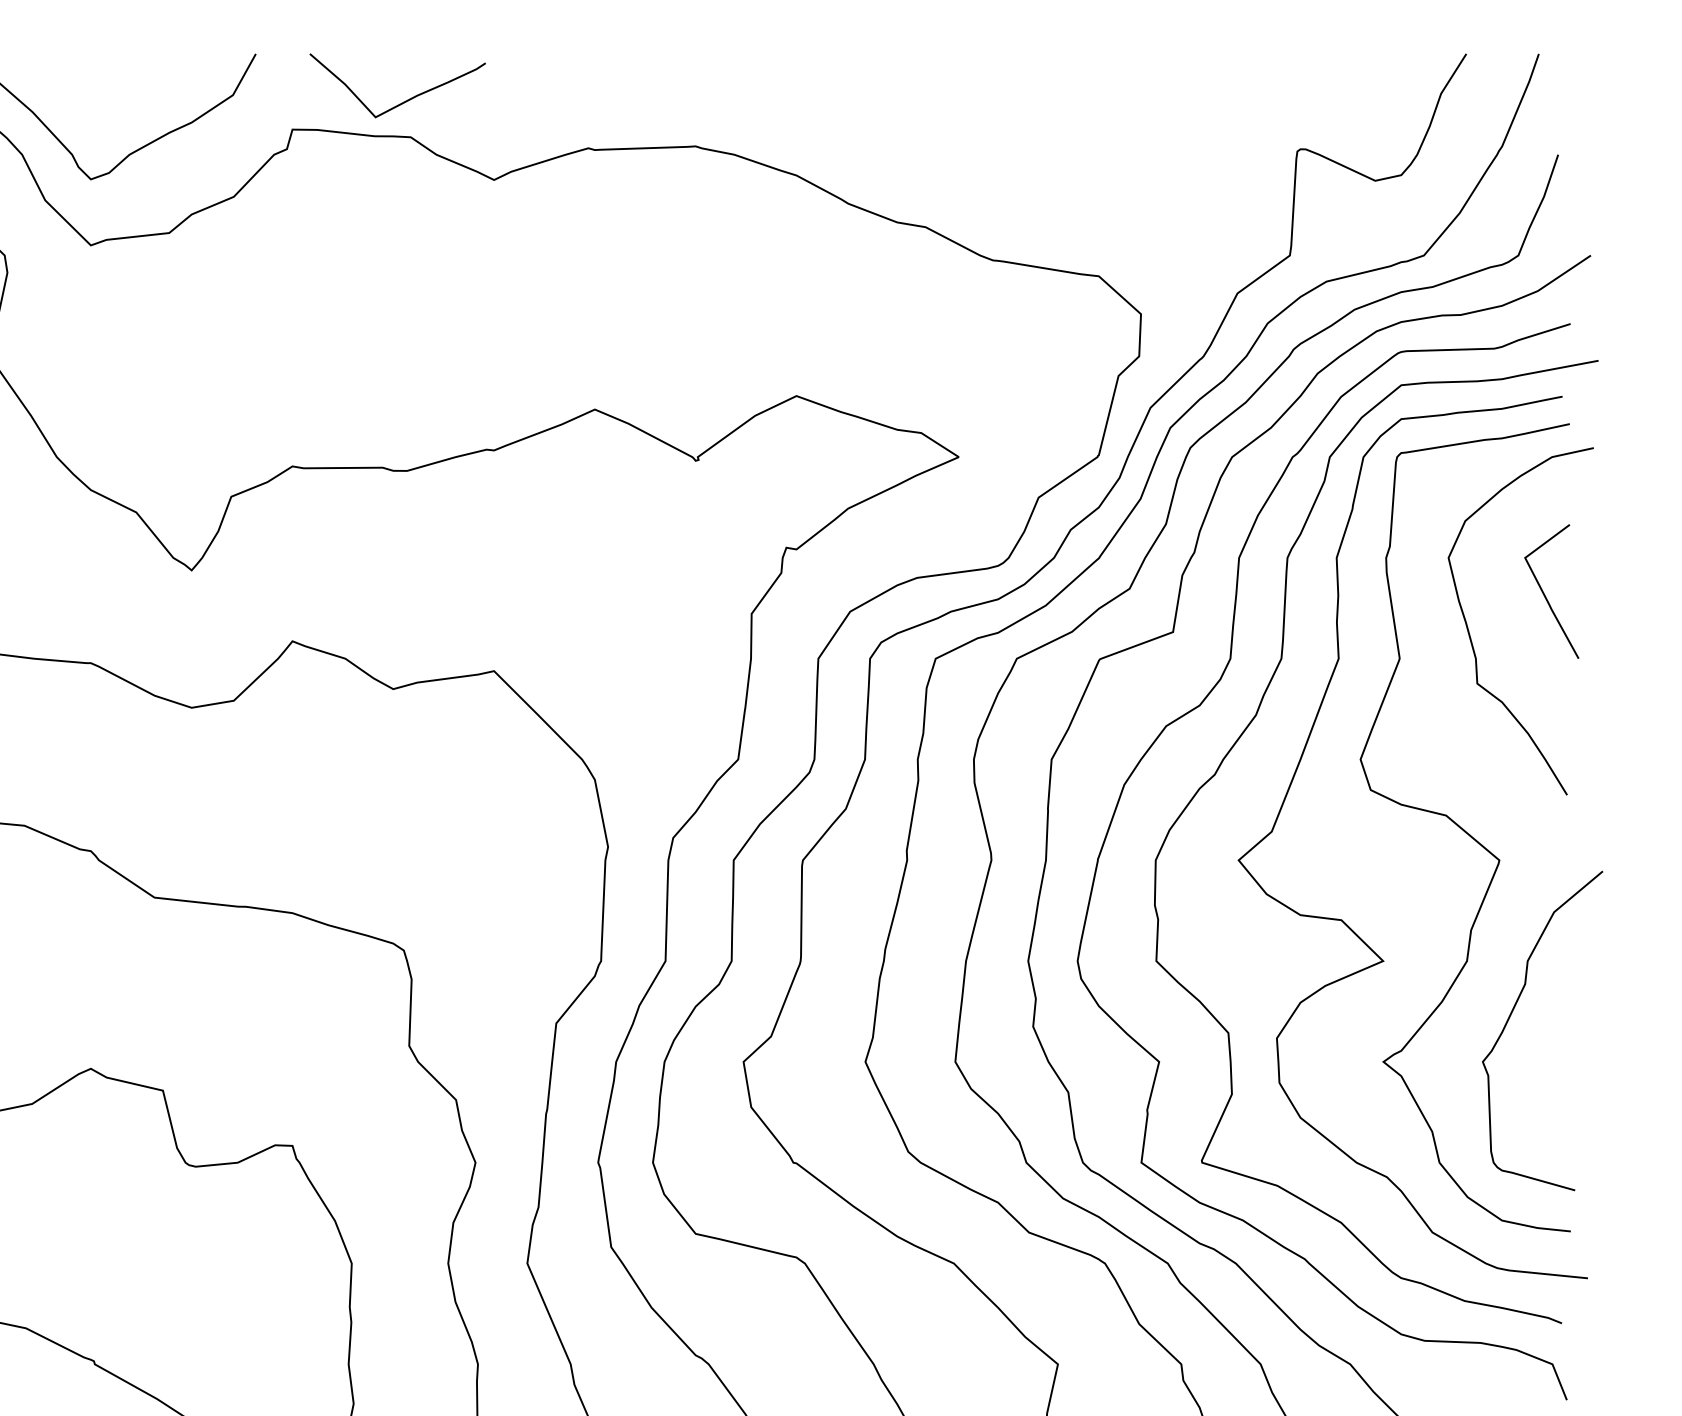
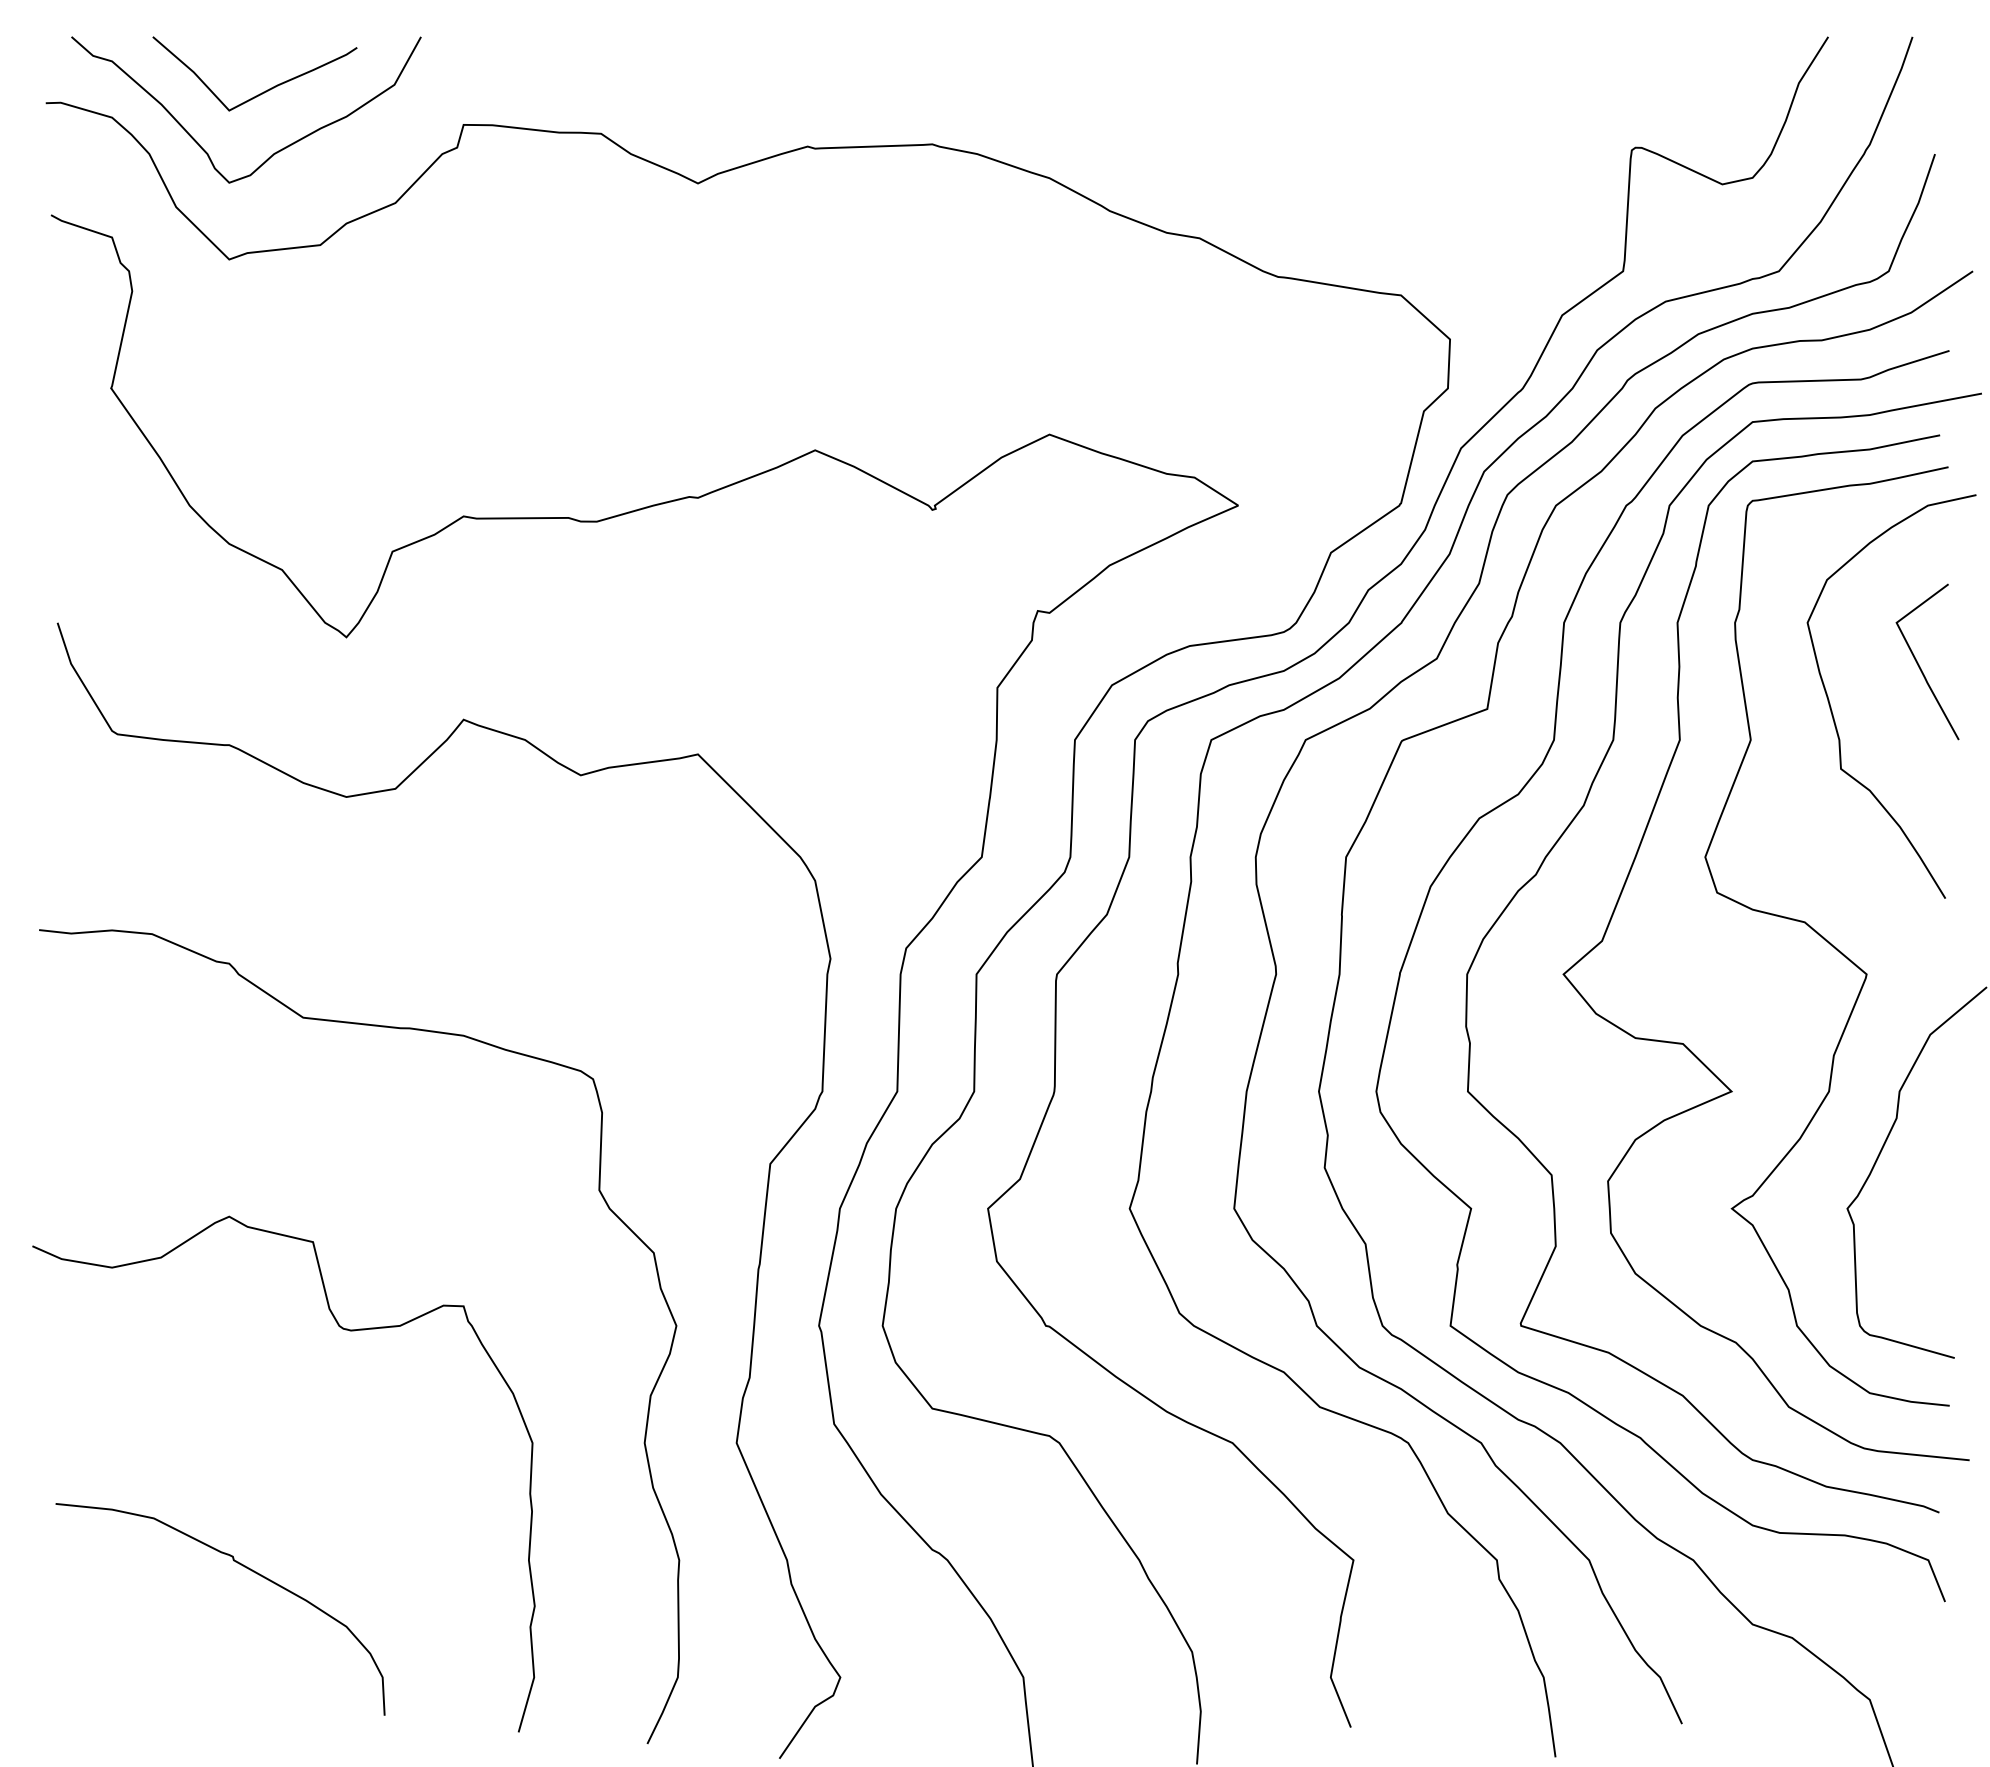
curve: (405, 100) -> (263, 91), moved

